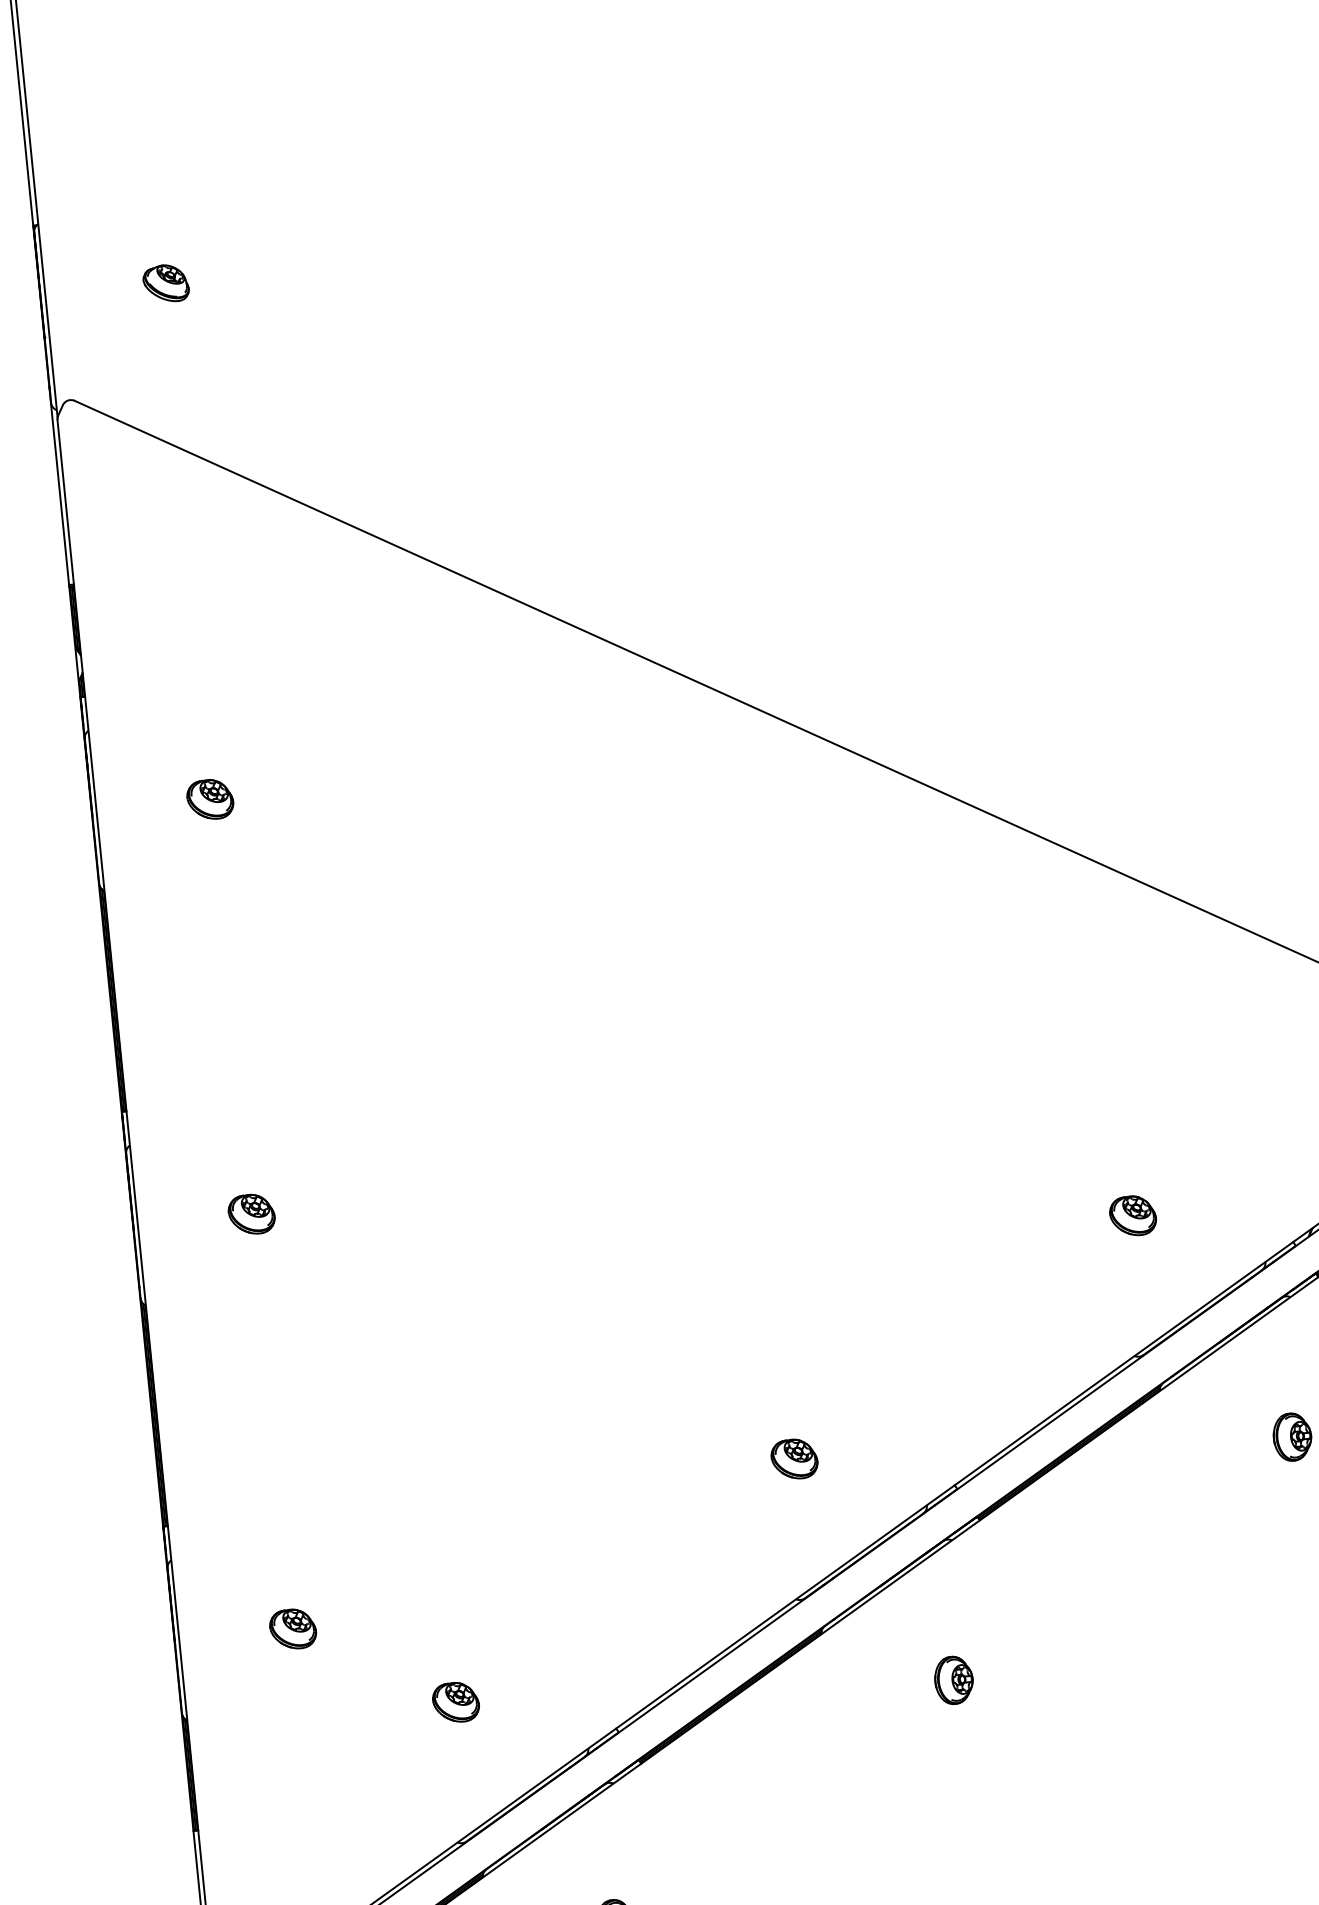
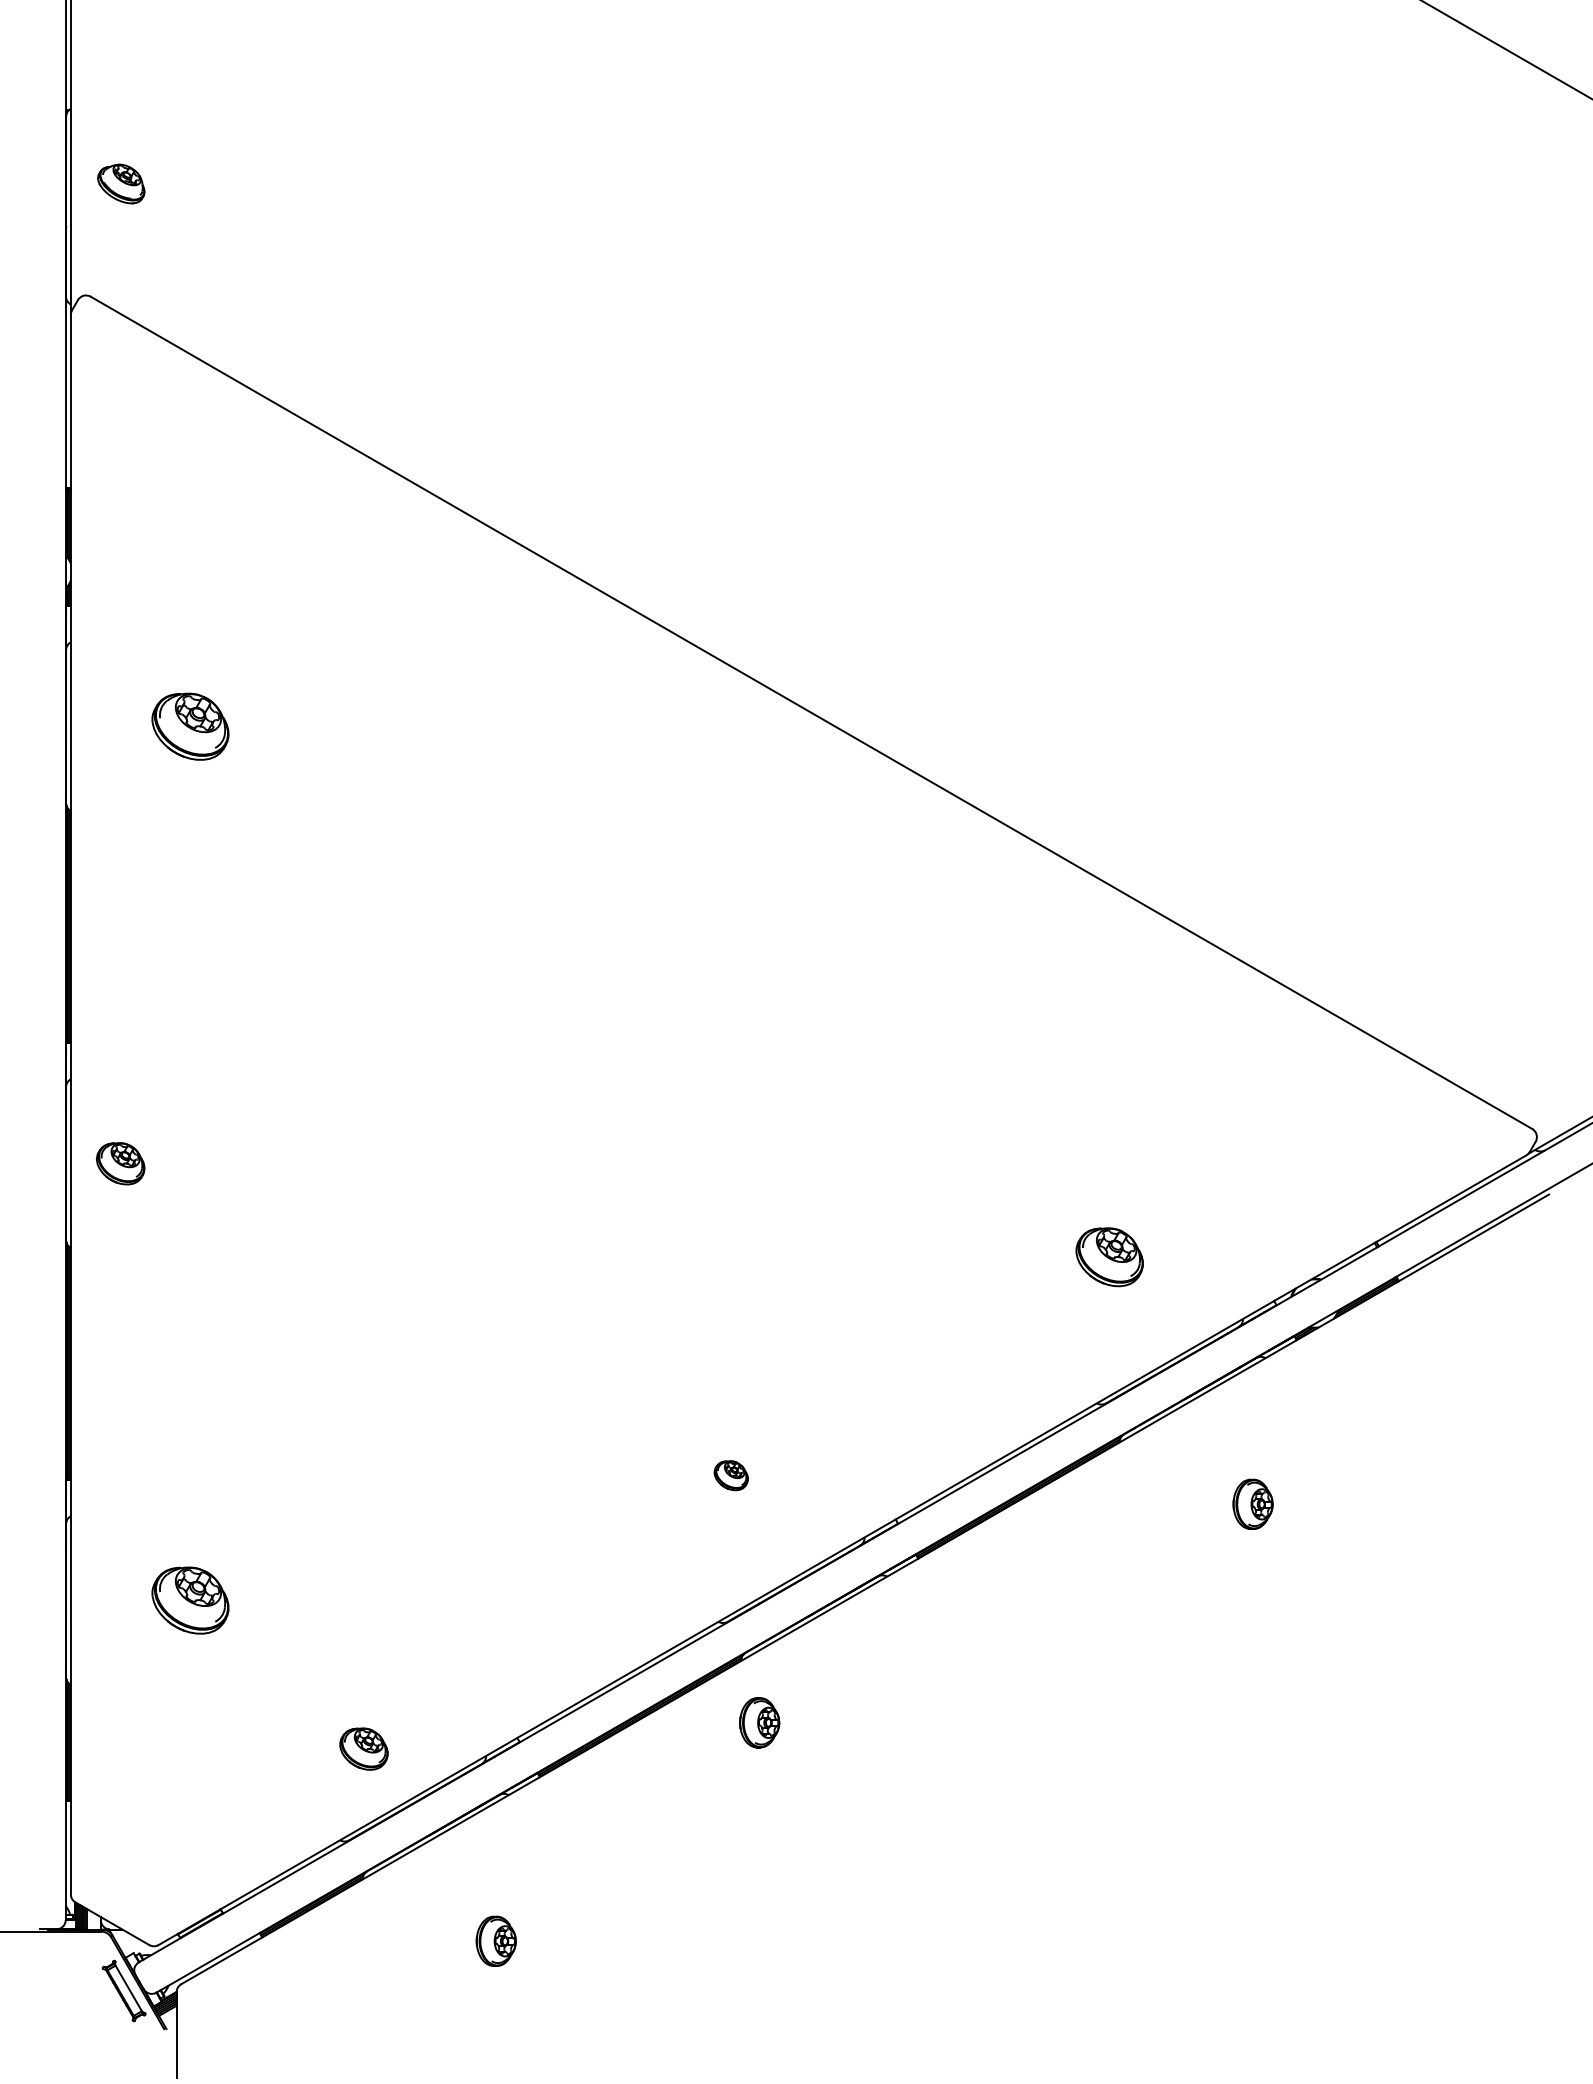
part: (166, 283) -> (121, 183), moved
part: (210, 799) -> (190, 726), size x1.6
part: (251, 1214) -> (120, 1163), moved
part: (1132, 1215) -> (1109, 1256), size x1.4
part: (793, 1459) -> (730, 1475), size x0.7
part: (292, 1629) -> (190, 1600), size x1.6
part: (953, 1680) -> (759, 1722), moved
part: (455, 1701) -> (363, 1748), moved

